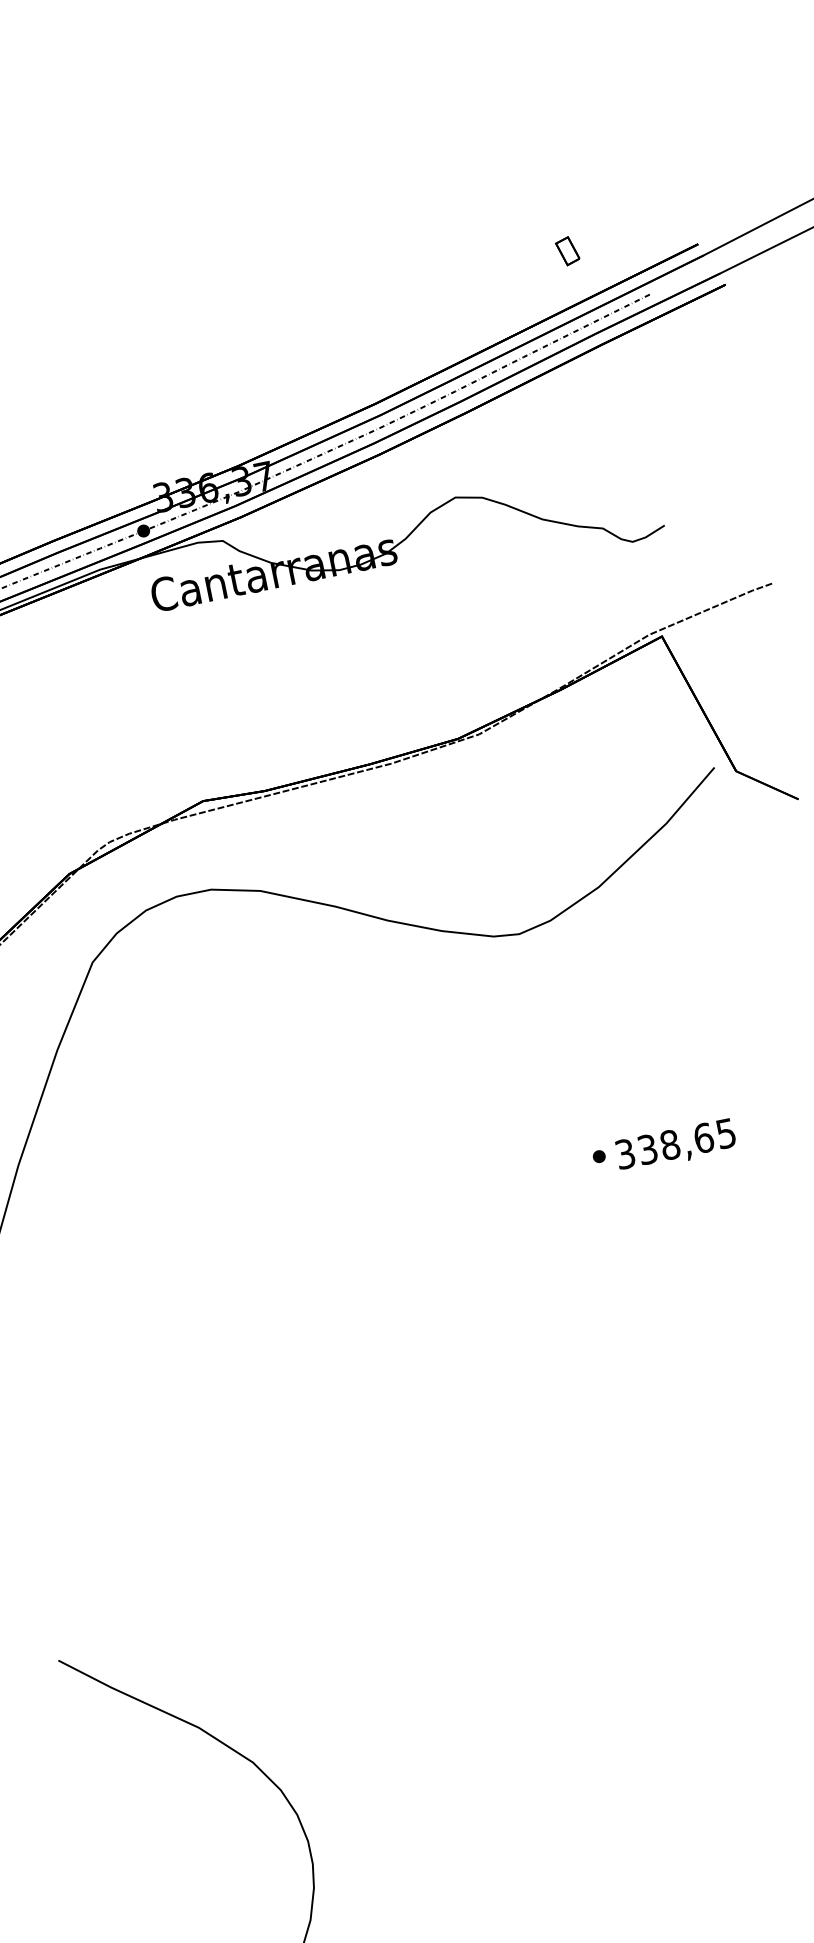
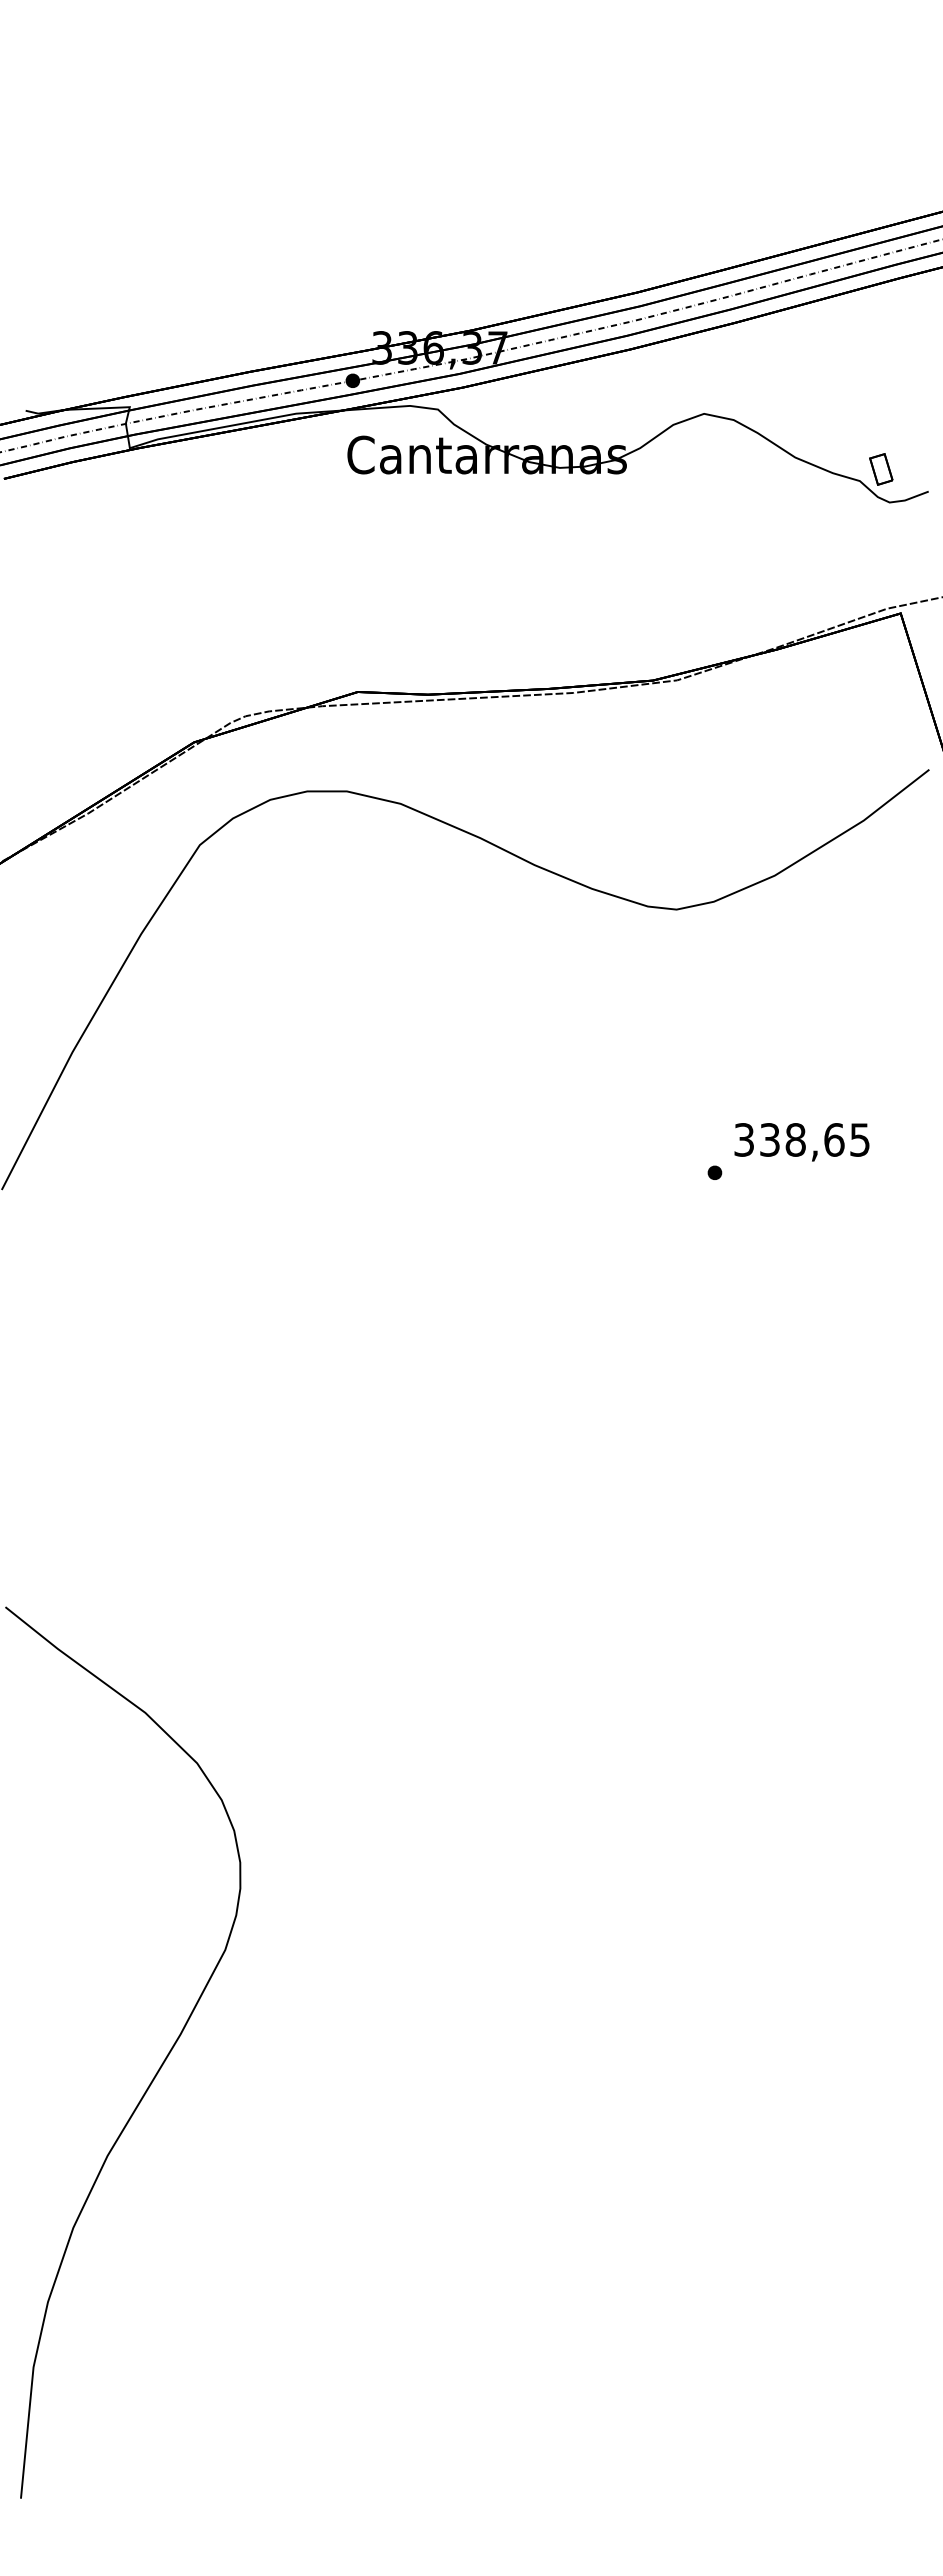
part: (567, 251) -> (881, 469), moved
text: (675, 1146) -> (801, 1142), moved

